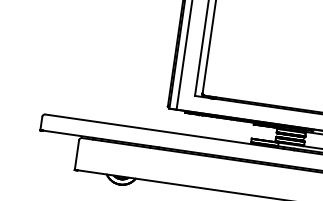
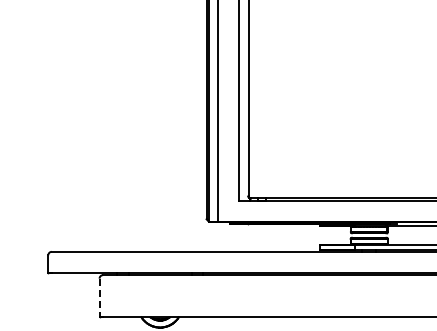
line: (76, 155) -> (99, 298), solid -> dashed

